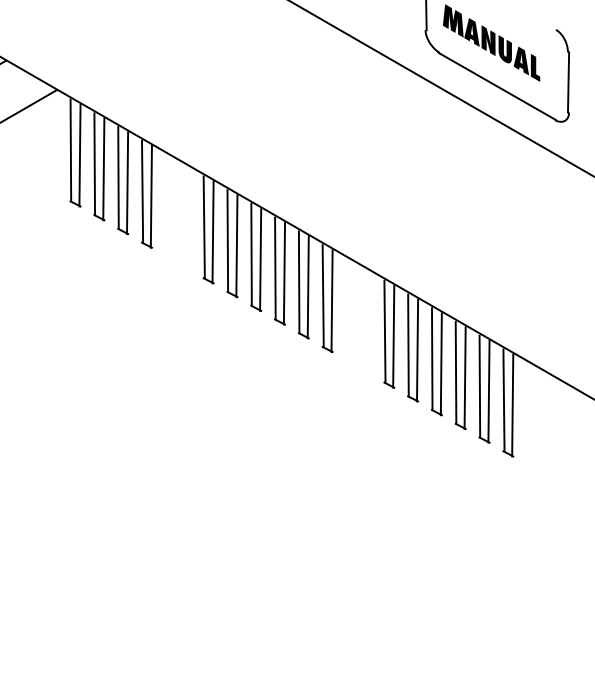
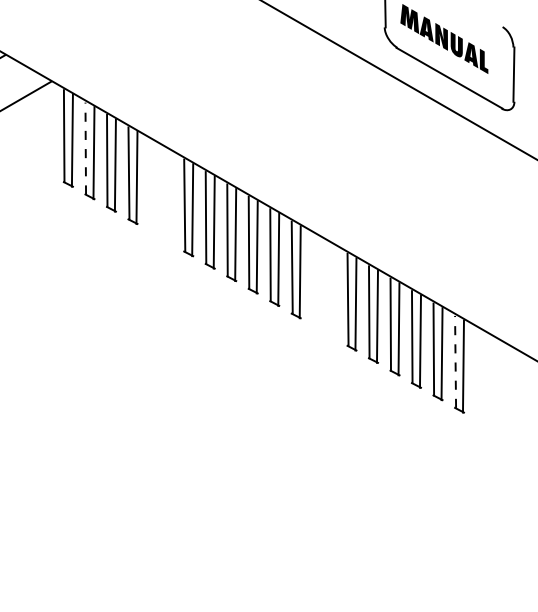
line: (94, 164) -> (85, 148), solid -> dashed
line: (503, 399) -> (455, 361), solid -> dashed

